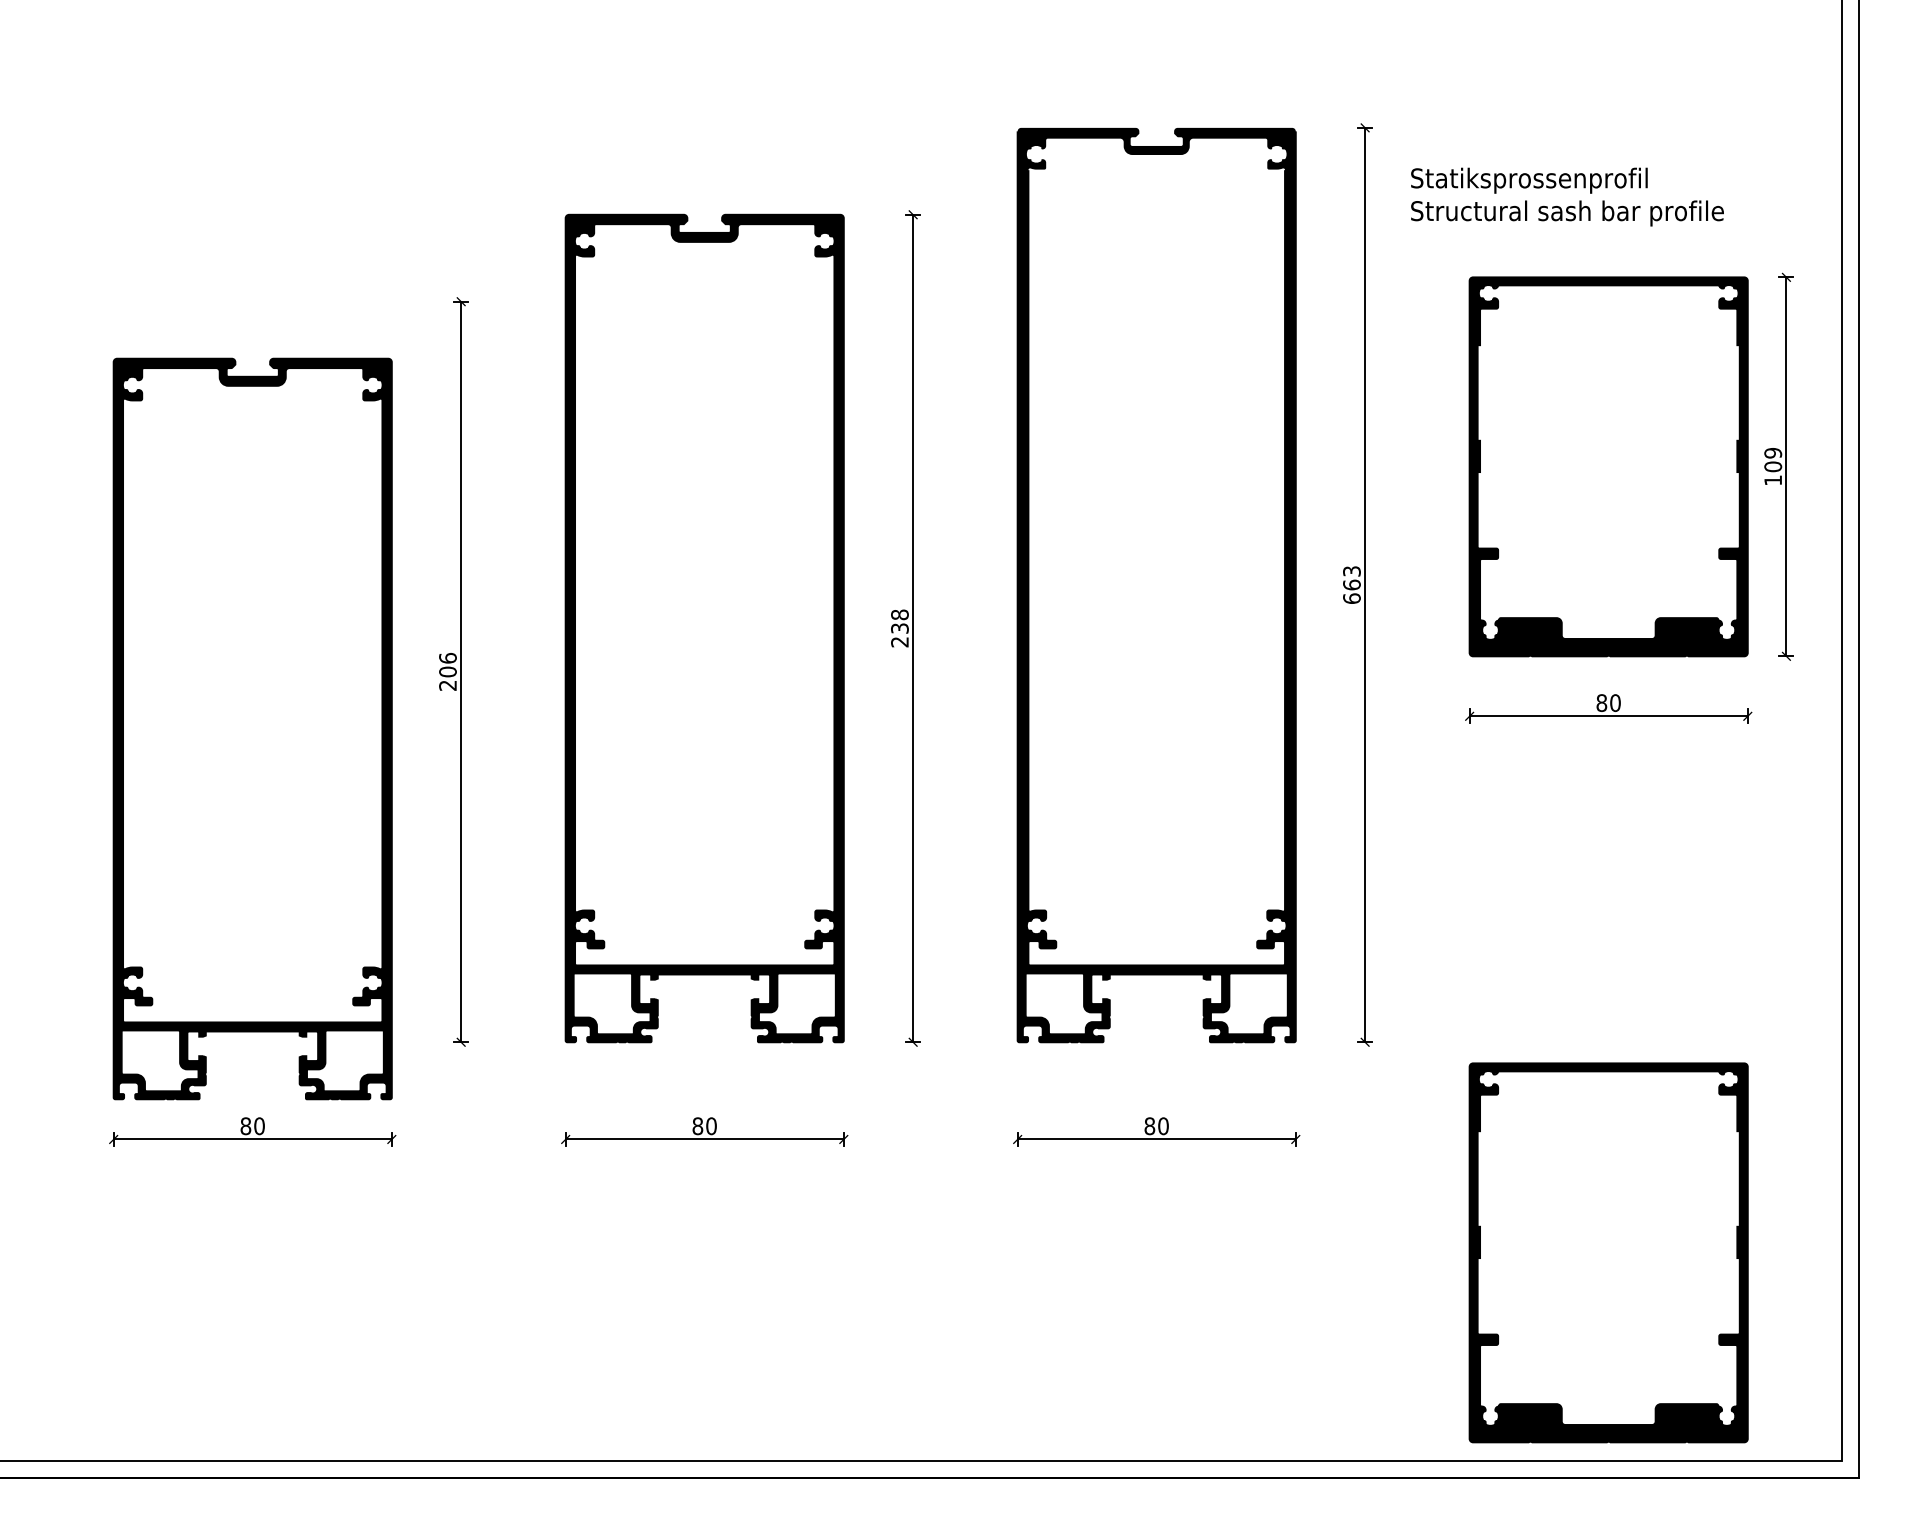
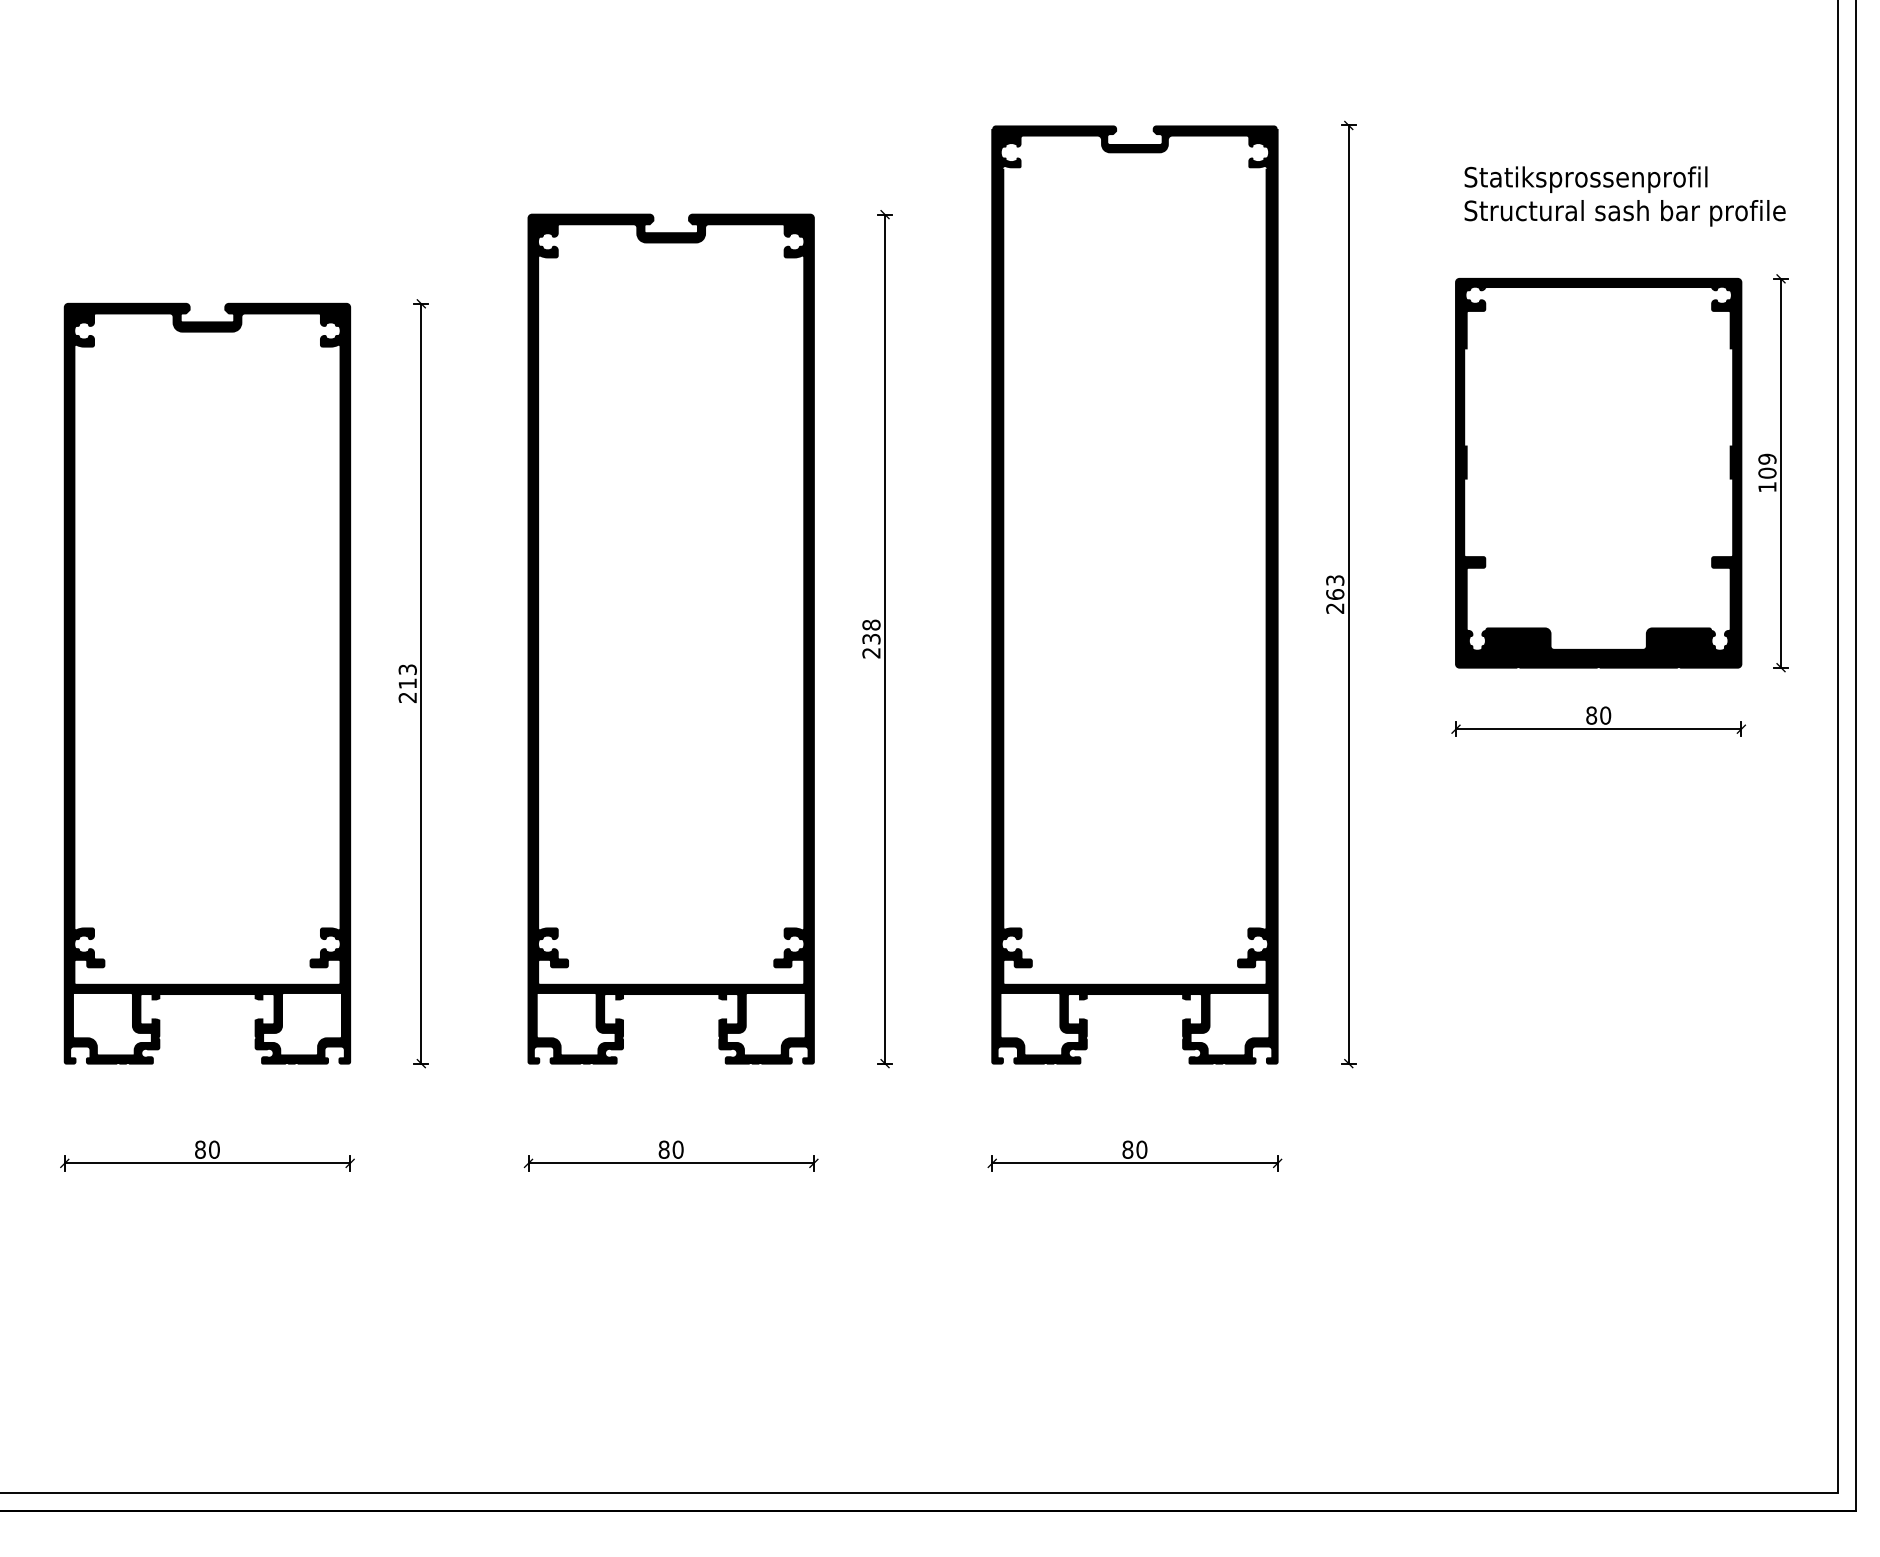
text: (1567, 196) -> (1625, 195), moved
text: (1351, 598) -> (1334, 608), 663 -> 263
text: (447, 664) -> (407, 676), 206 -> 213
part: (252, 728) -> (207, 683), moved
part: (1608, 1252) -> (1598, 1279), removed

